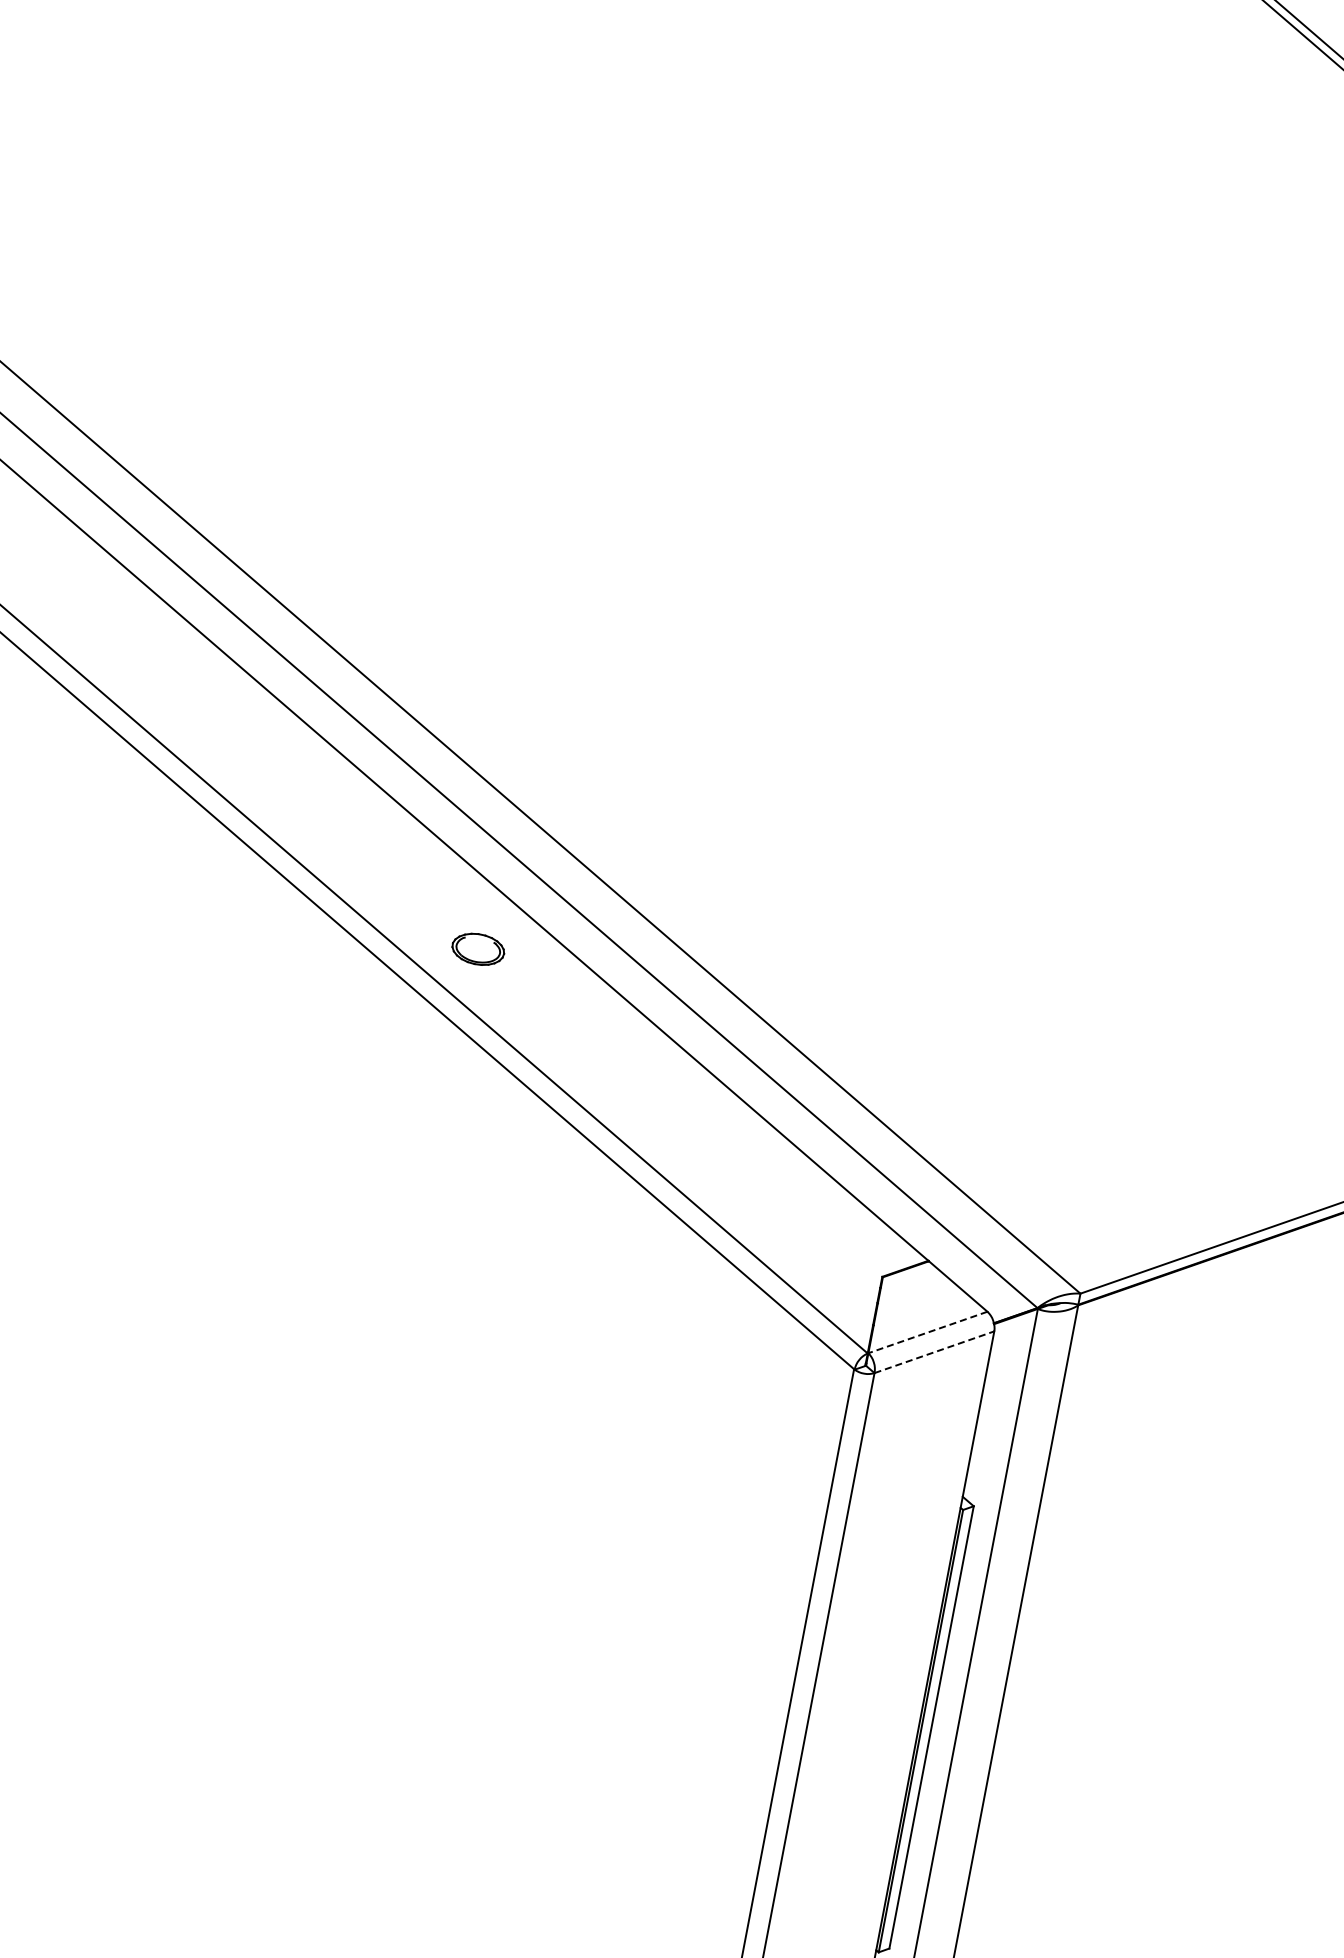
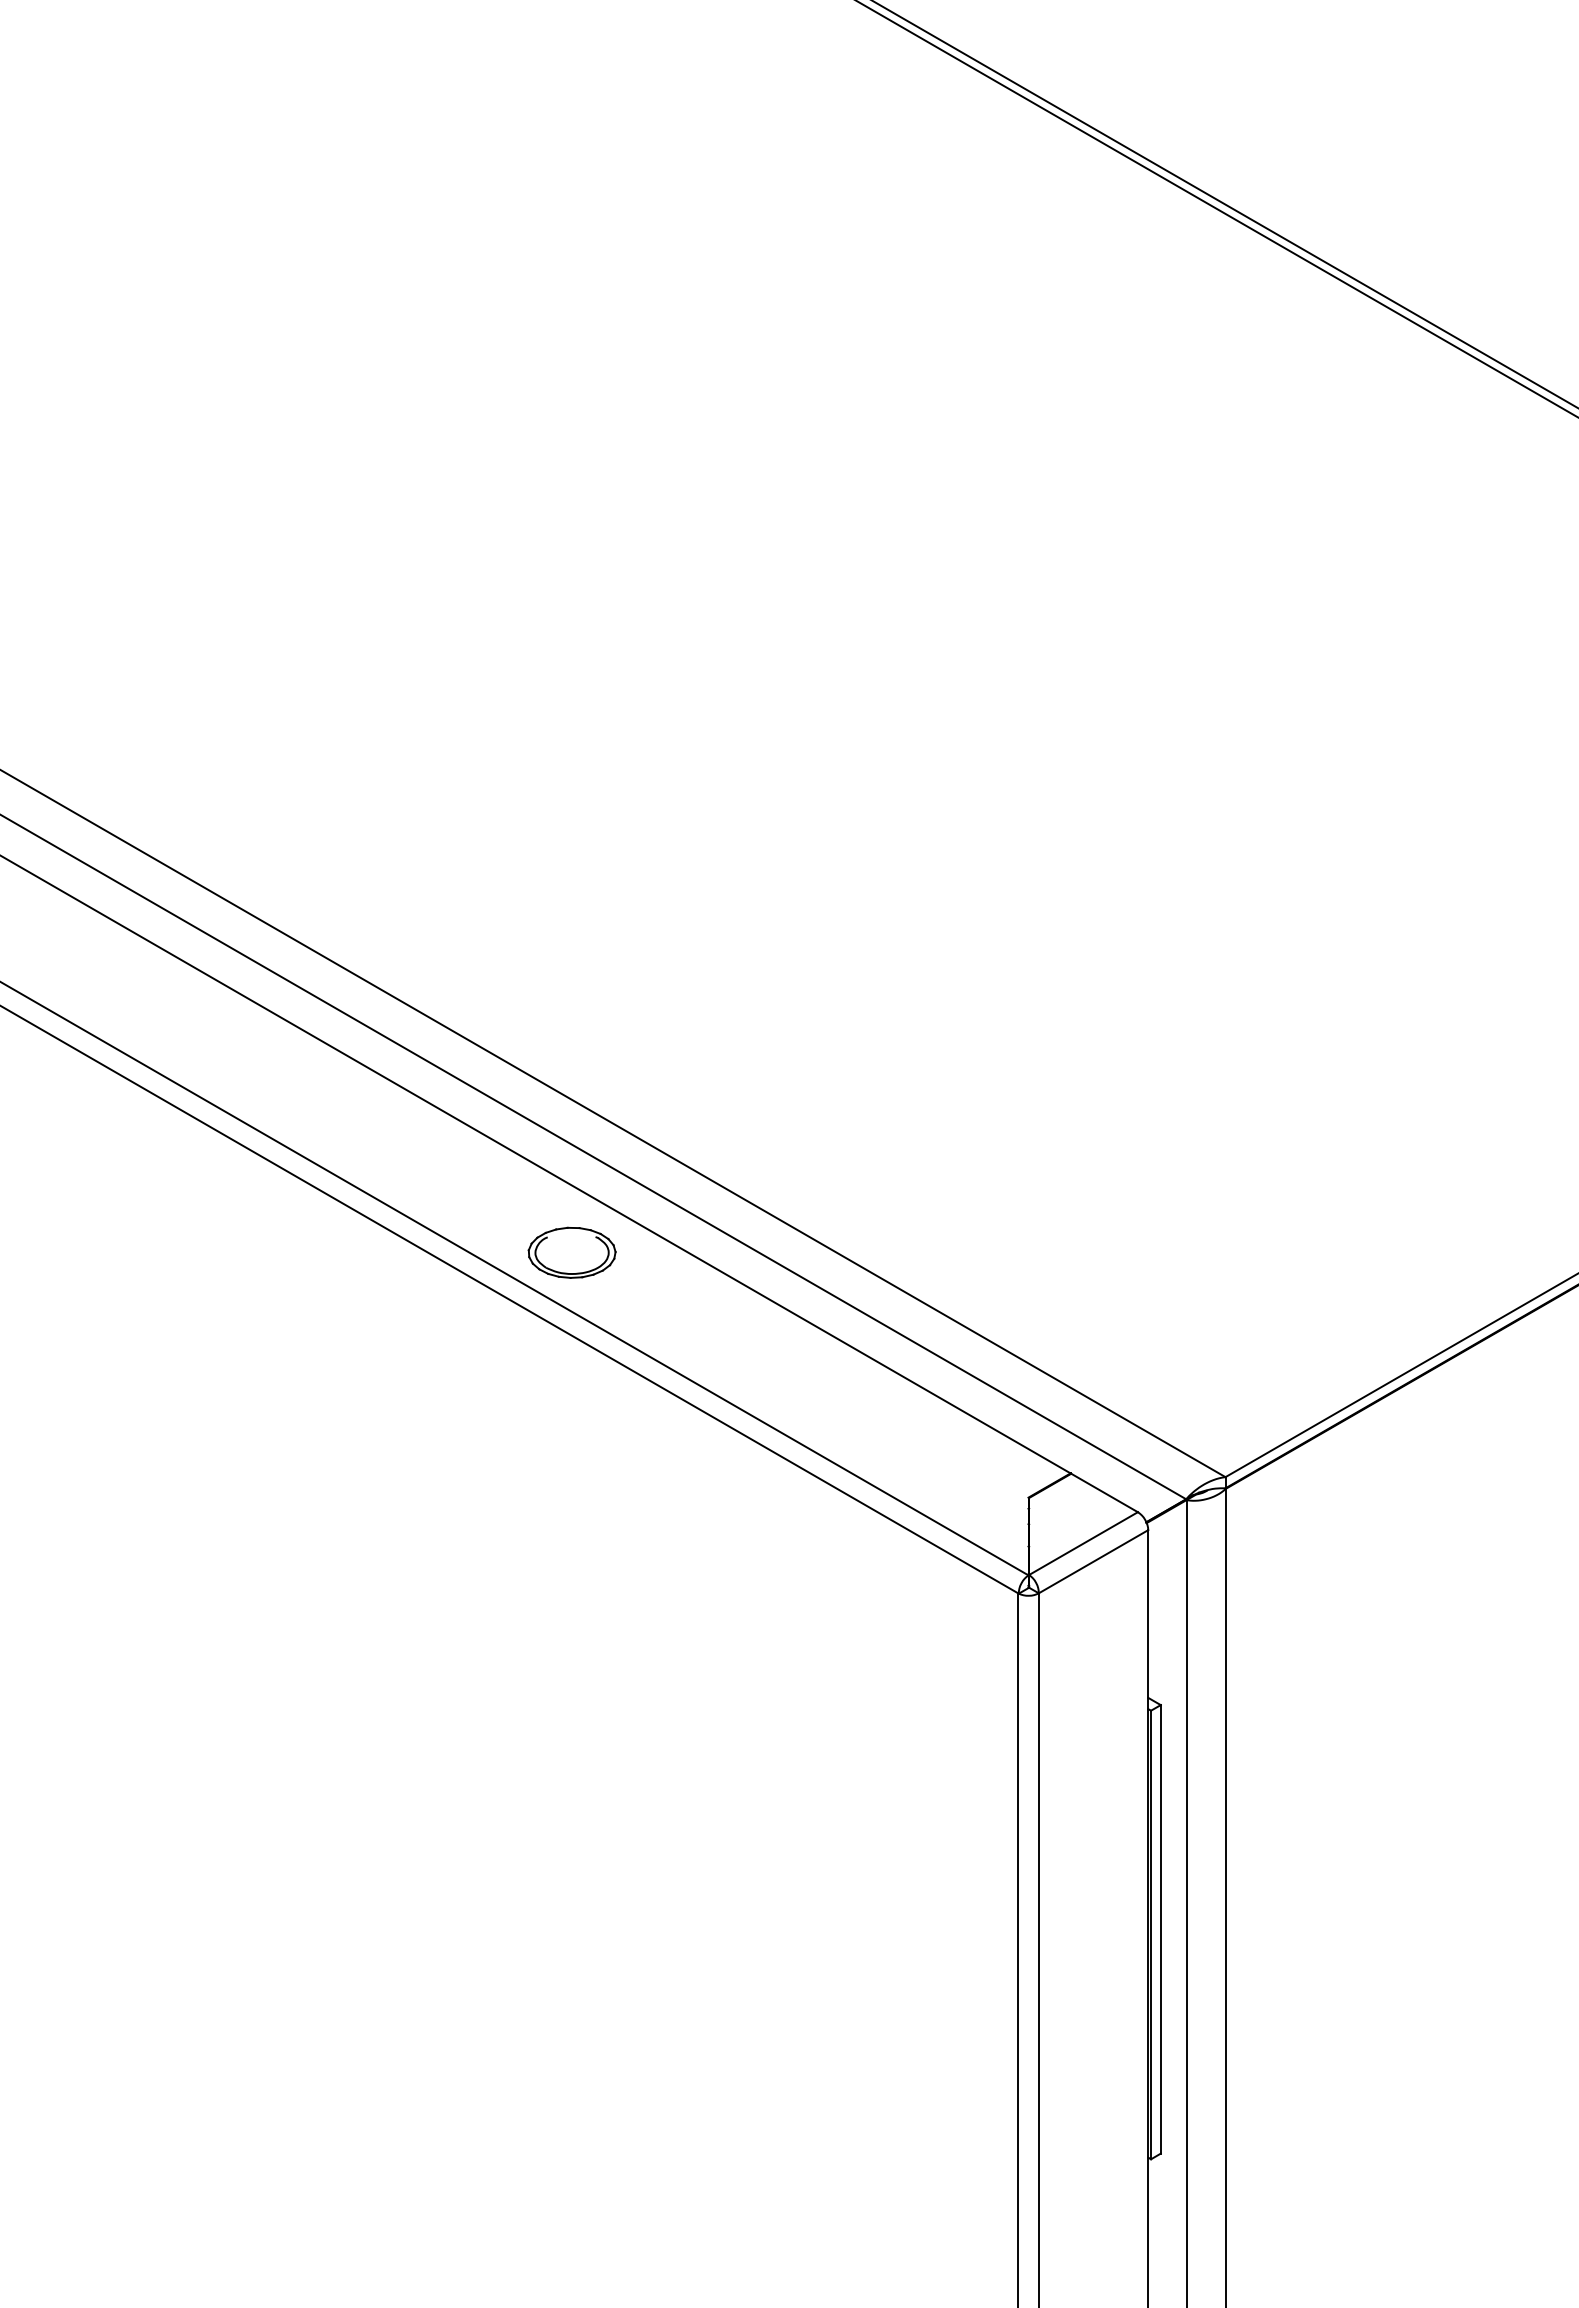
part: (477, 949) -> (571, 1252), size x1.67
line: (927, 1332) -> (1083, 1543), dashed -> solid
line: (934, 1352) -> (1093, 1561), dashed -> solid

